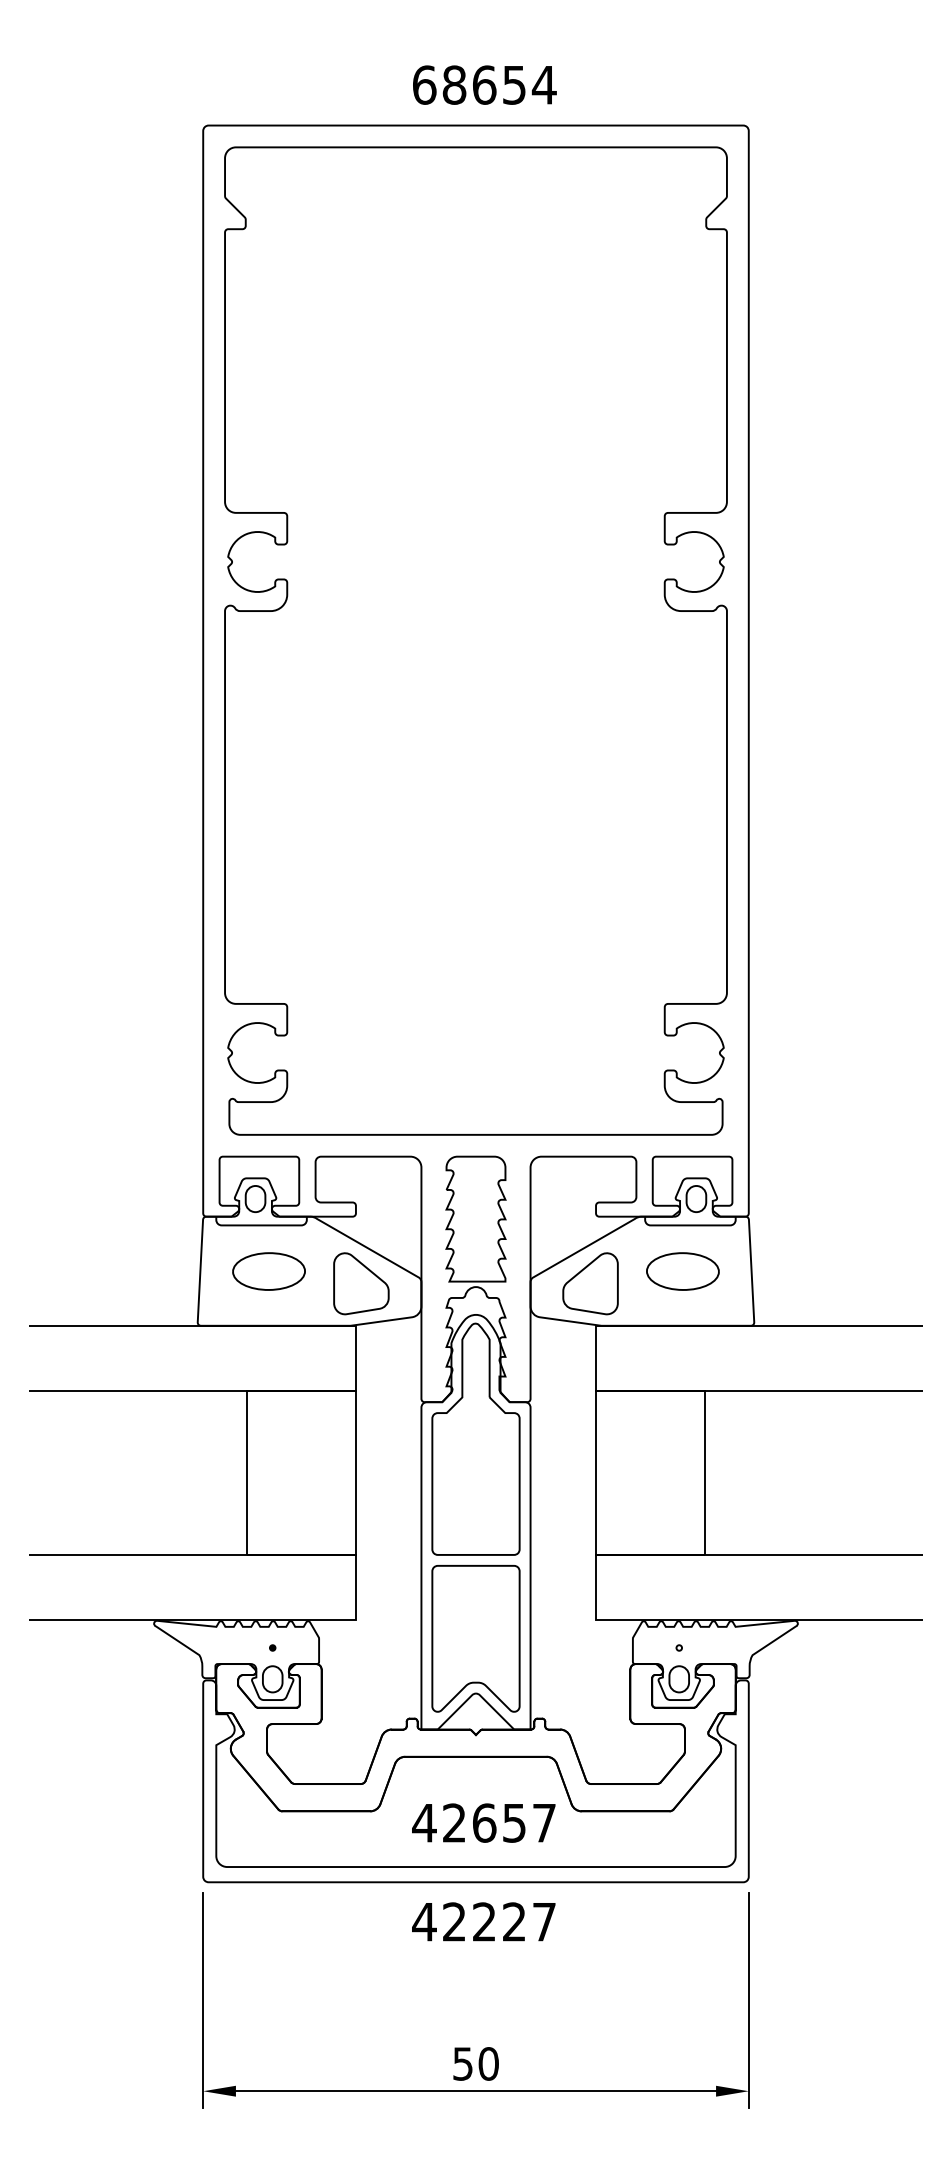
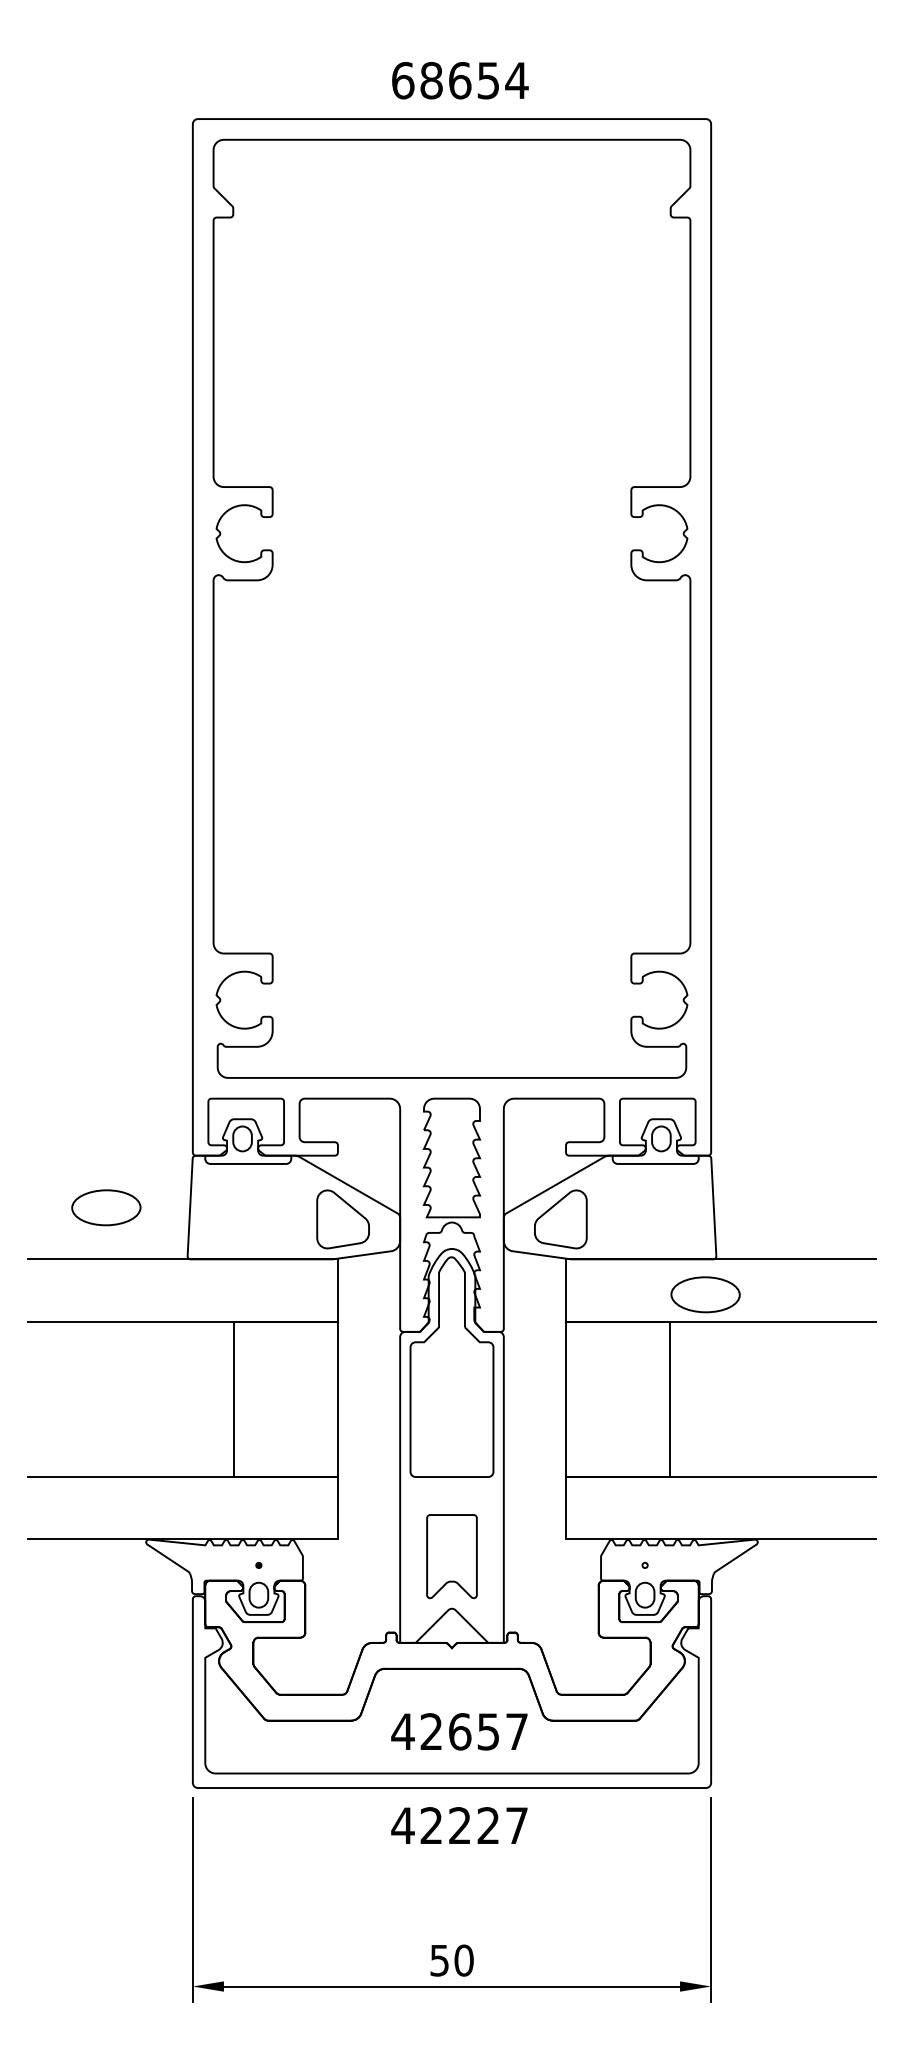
part: (269, 1271) -> (106, 1207), moved
part: (682, 1271) -> (705, 1294), moved
part: (475, 1638) -> (451, 1556), size x0.6

